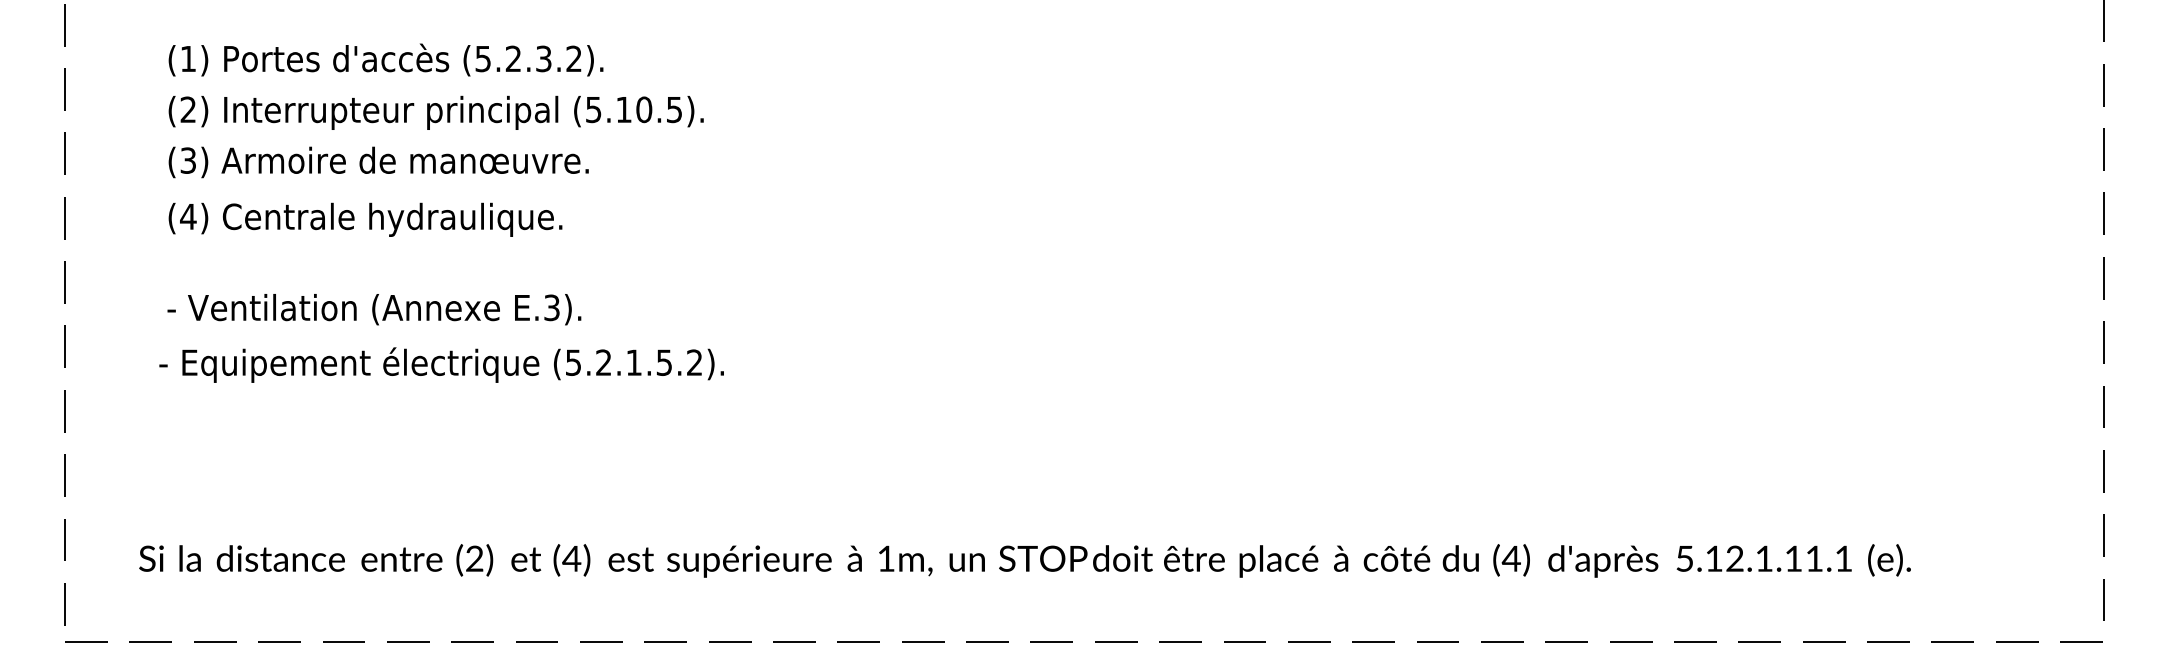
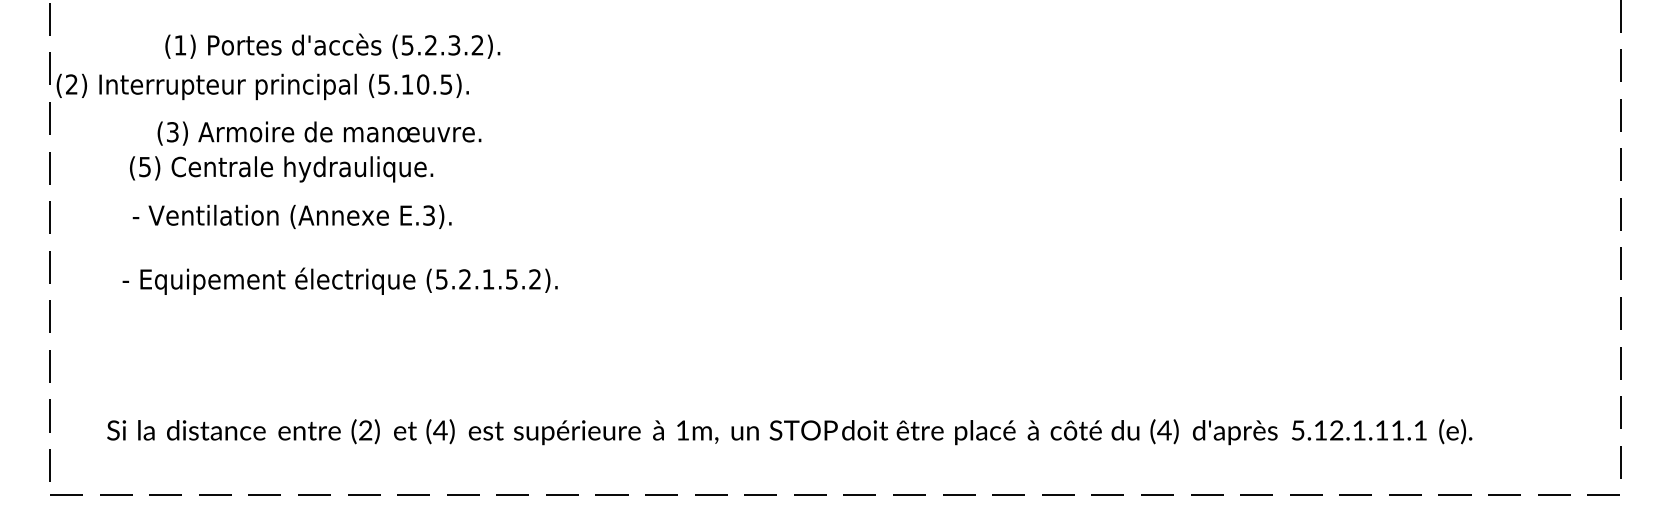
text: (385, 59) -> (332, 45), moved
text: (435, 112) -> (262, 86), moved
text: (378, 162) -> (319, 133), moved
text: (188, 217) -> (145, 167), (4) -> (5)
text: (374, 309) -> (292, 216), moved

